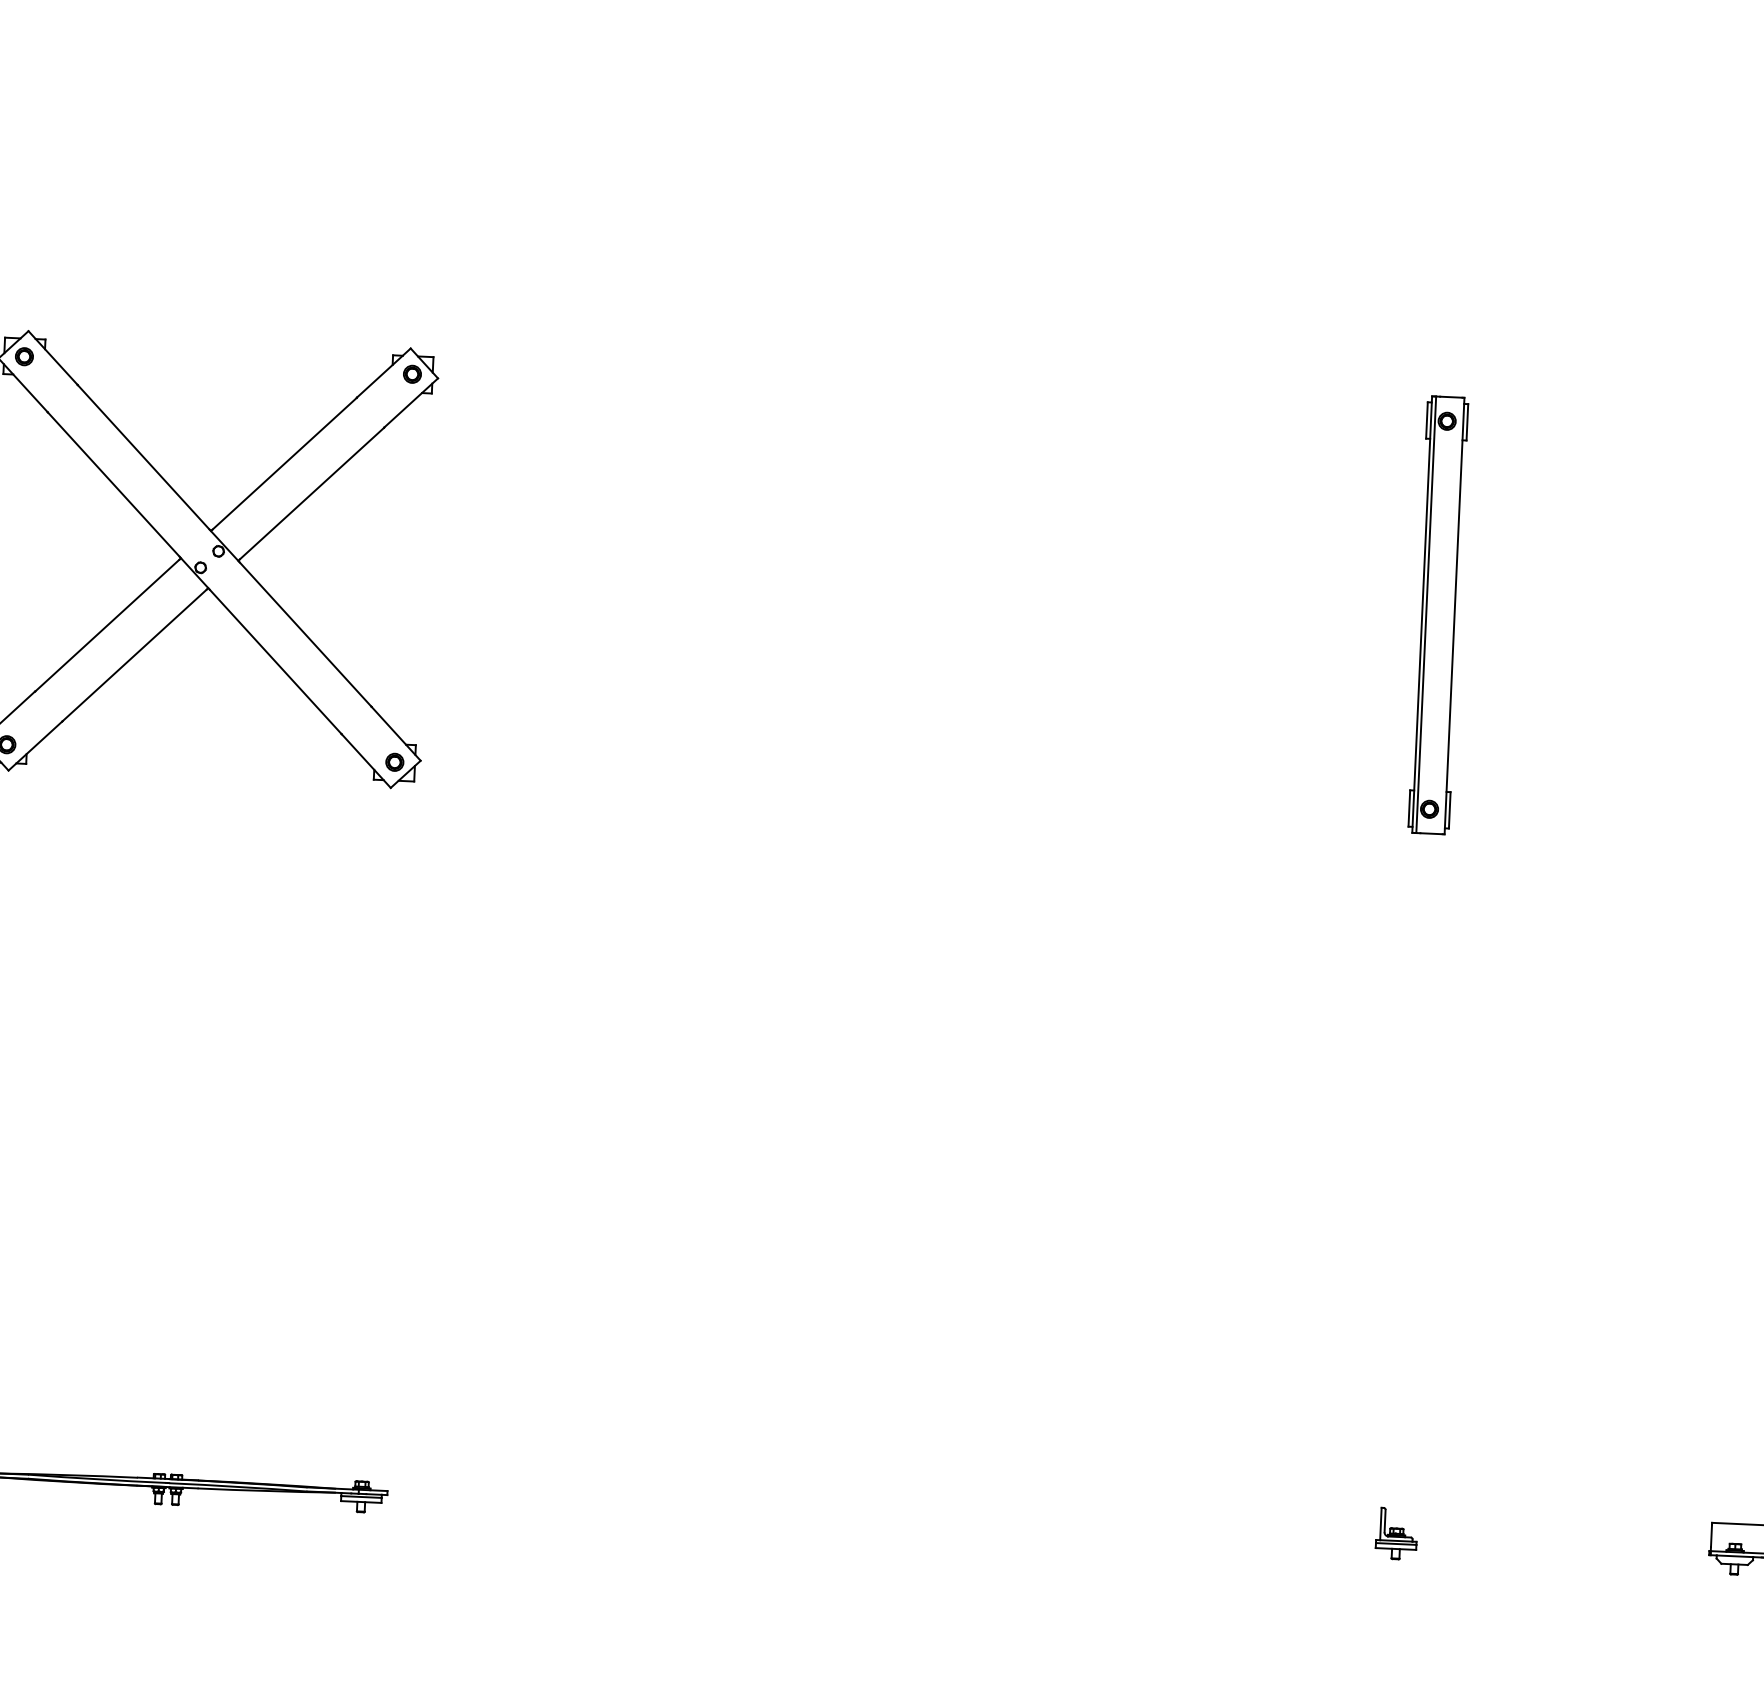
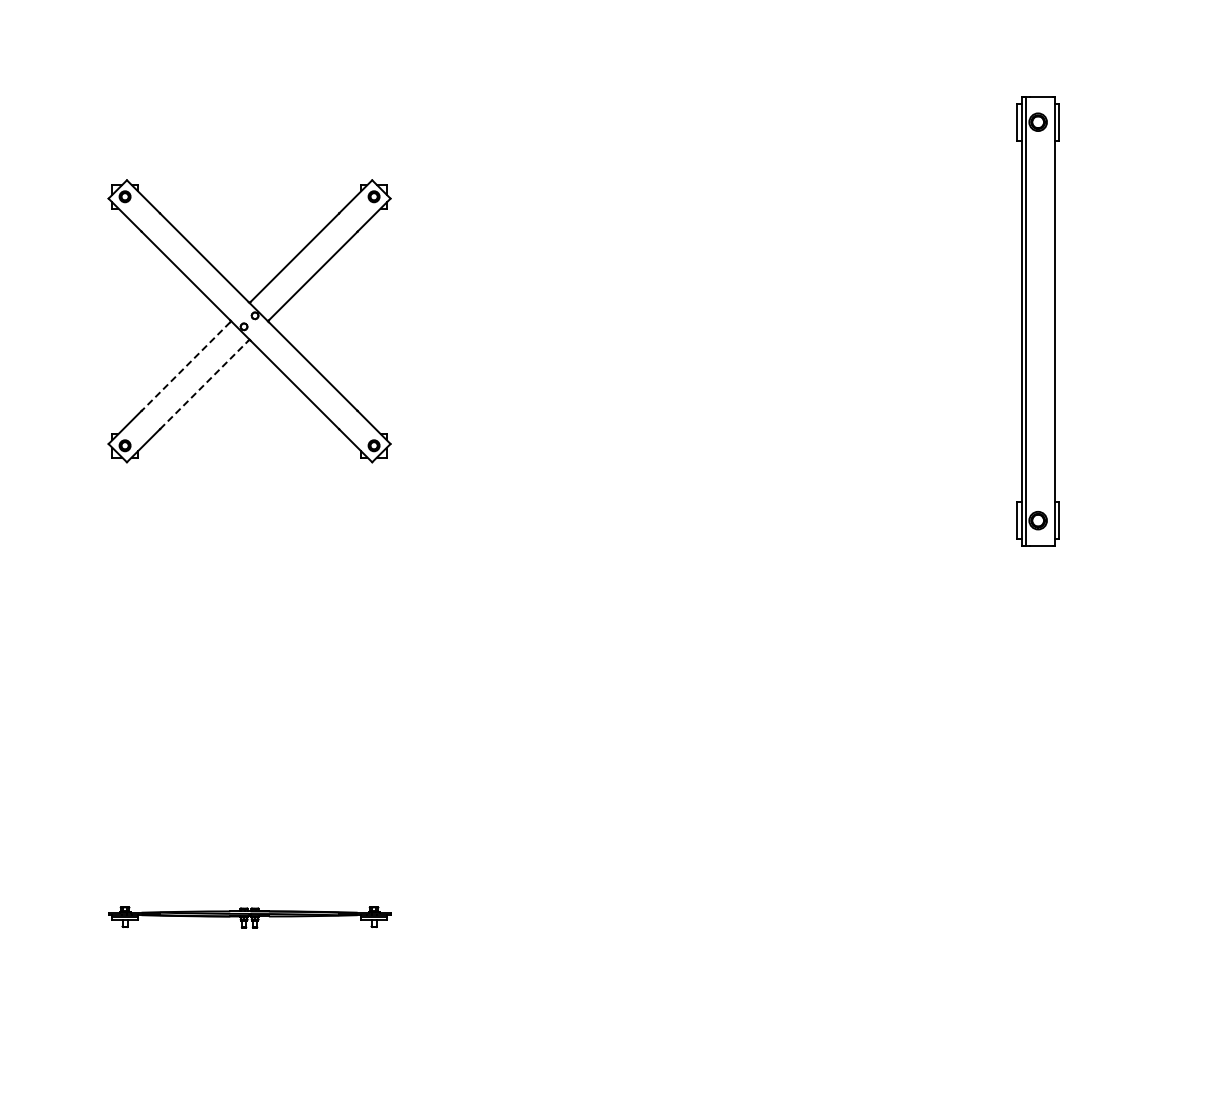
part: (1437, 614) -> (1037, 320), size x1.6
line: (108, 625) -> (186, 366), solid -> dashed
line: (134, 654) -> (204, 384), solid -> dashed
part: (1395, 1533) -> (1037, 910), removed

